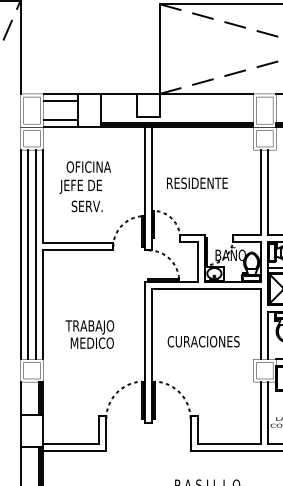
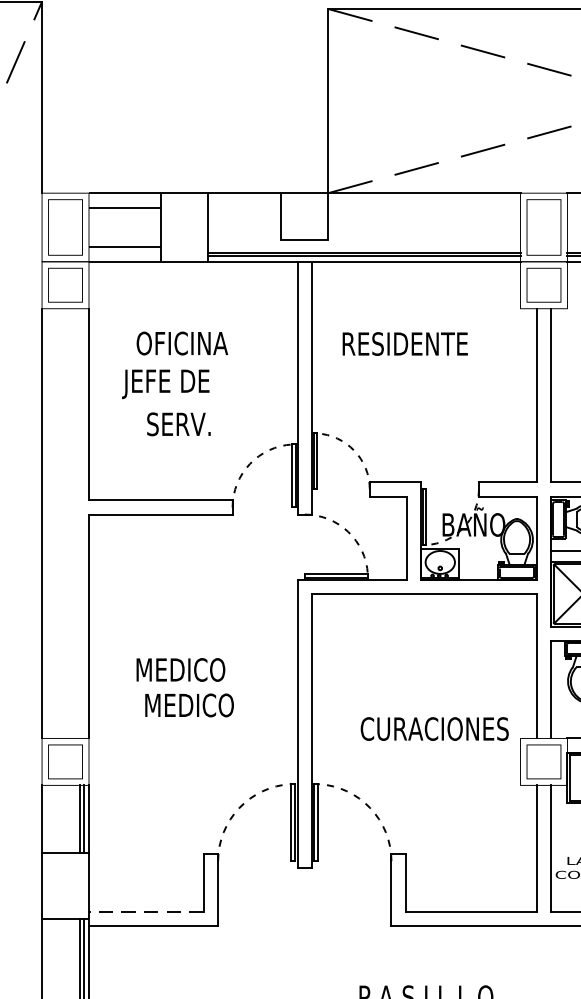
text: (197, 183) -> (405, 344), moved
line: (27, 254) -> (56, 523), removed
line: (36, 254) -> (74, 523), removed
text: (89, 327) -> (183, 673), TRABAJO -> MEDICO
text: (203, 341) -> (434, 728), moved
line: (71, 443) -> (146, 911), solid -> dashed

